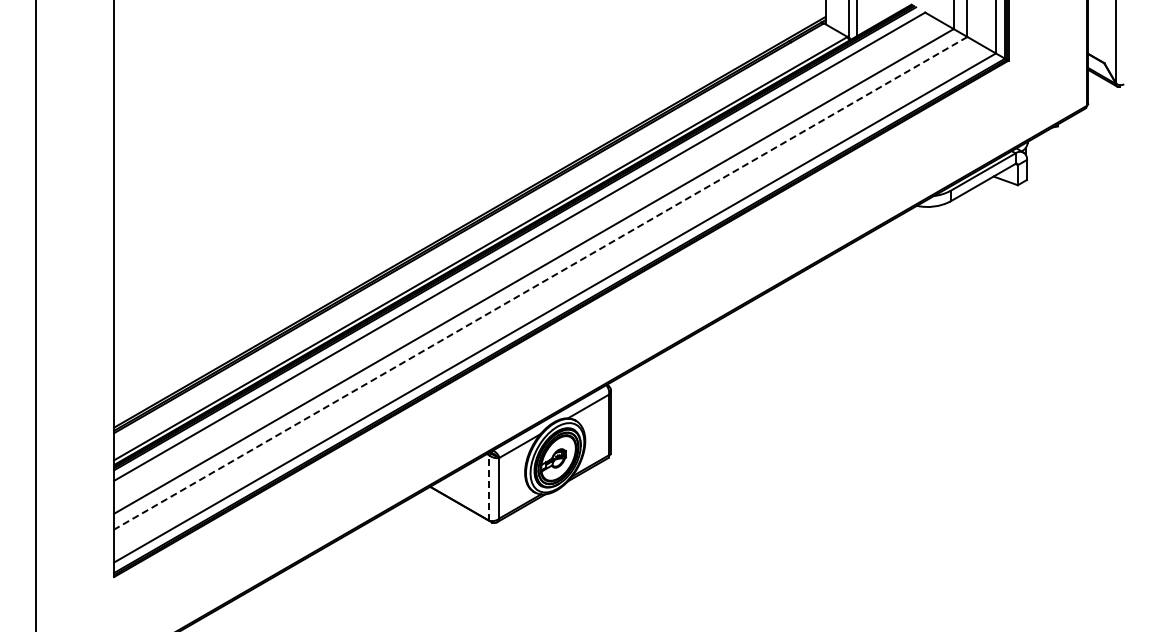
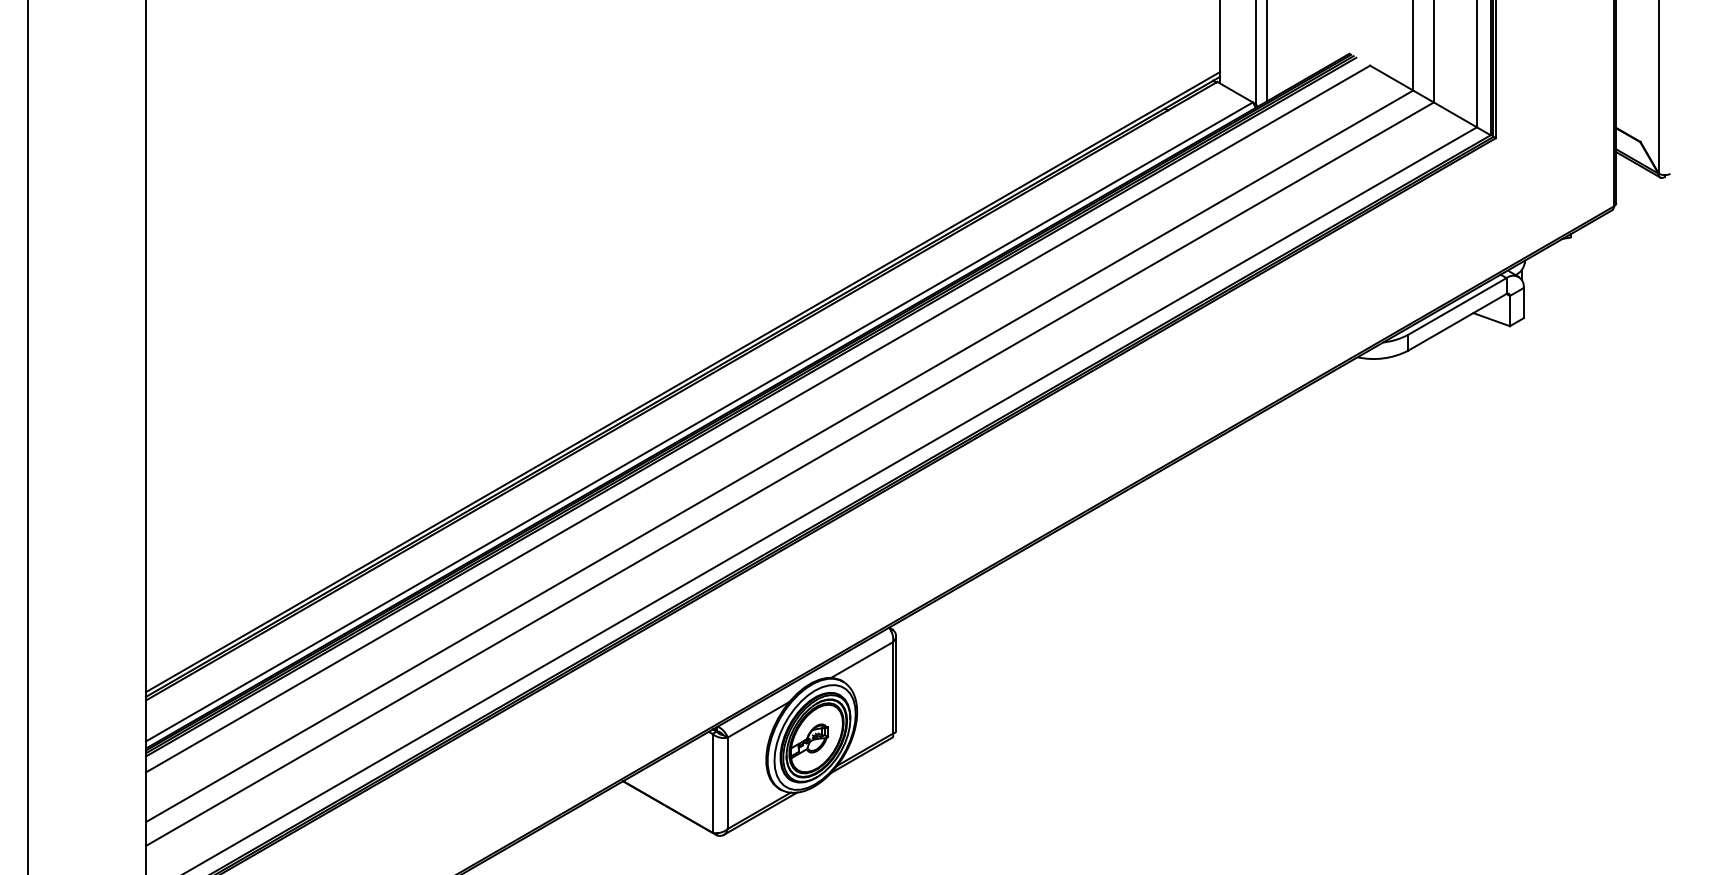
line: (540, 283) -> (789, 474), dashed -> solid
line: (489, 488) -> (712, 783), dashed -> solid

